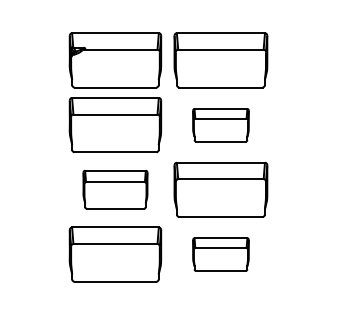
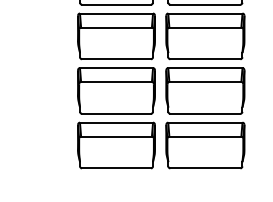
part: (220, 125) -> (205, 36), size x1.67
part: (115, 189) -> (116, 90), size x1.43
part: (220, 254) -> (205, 145), size x1.67

